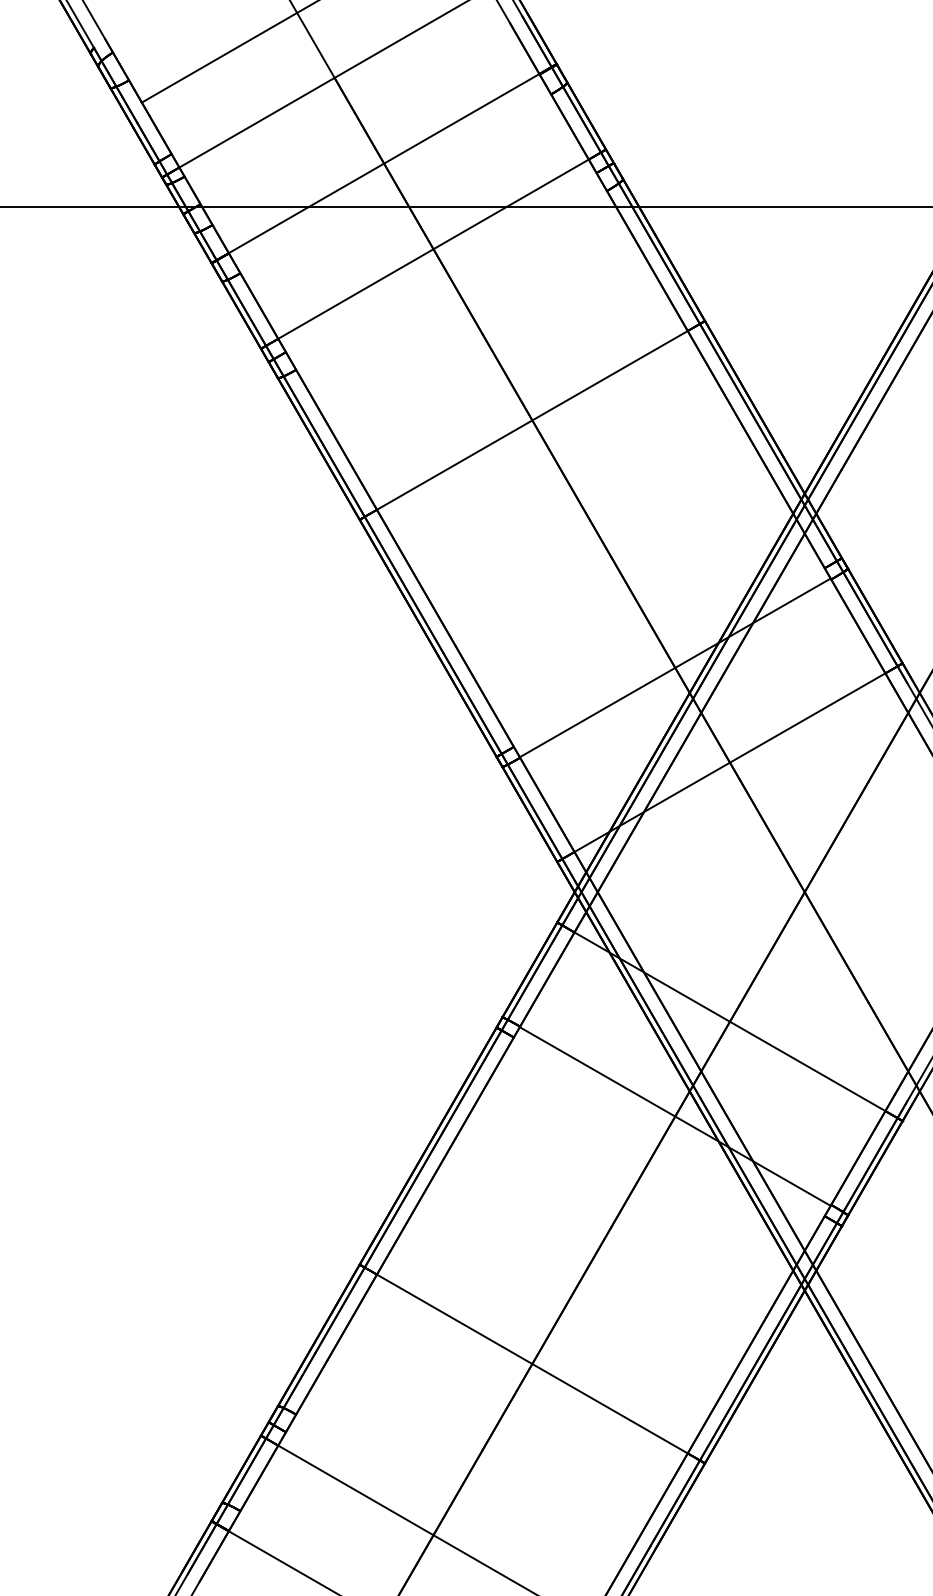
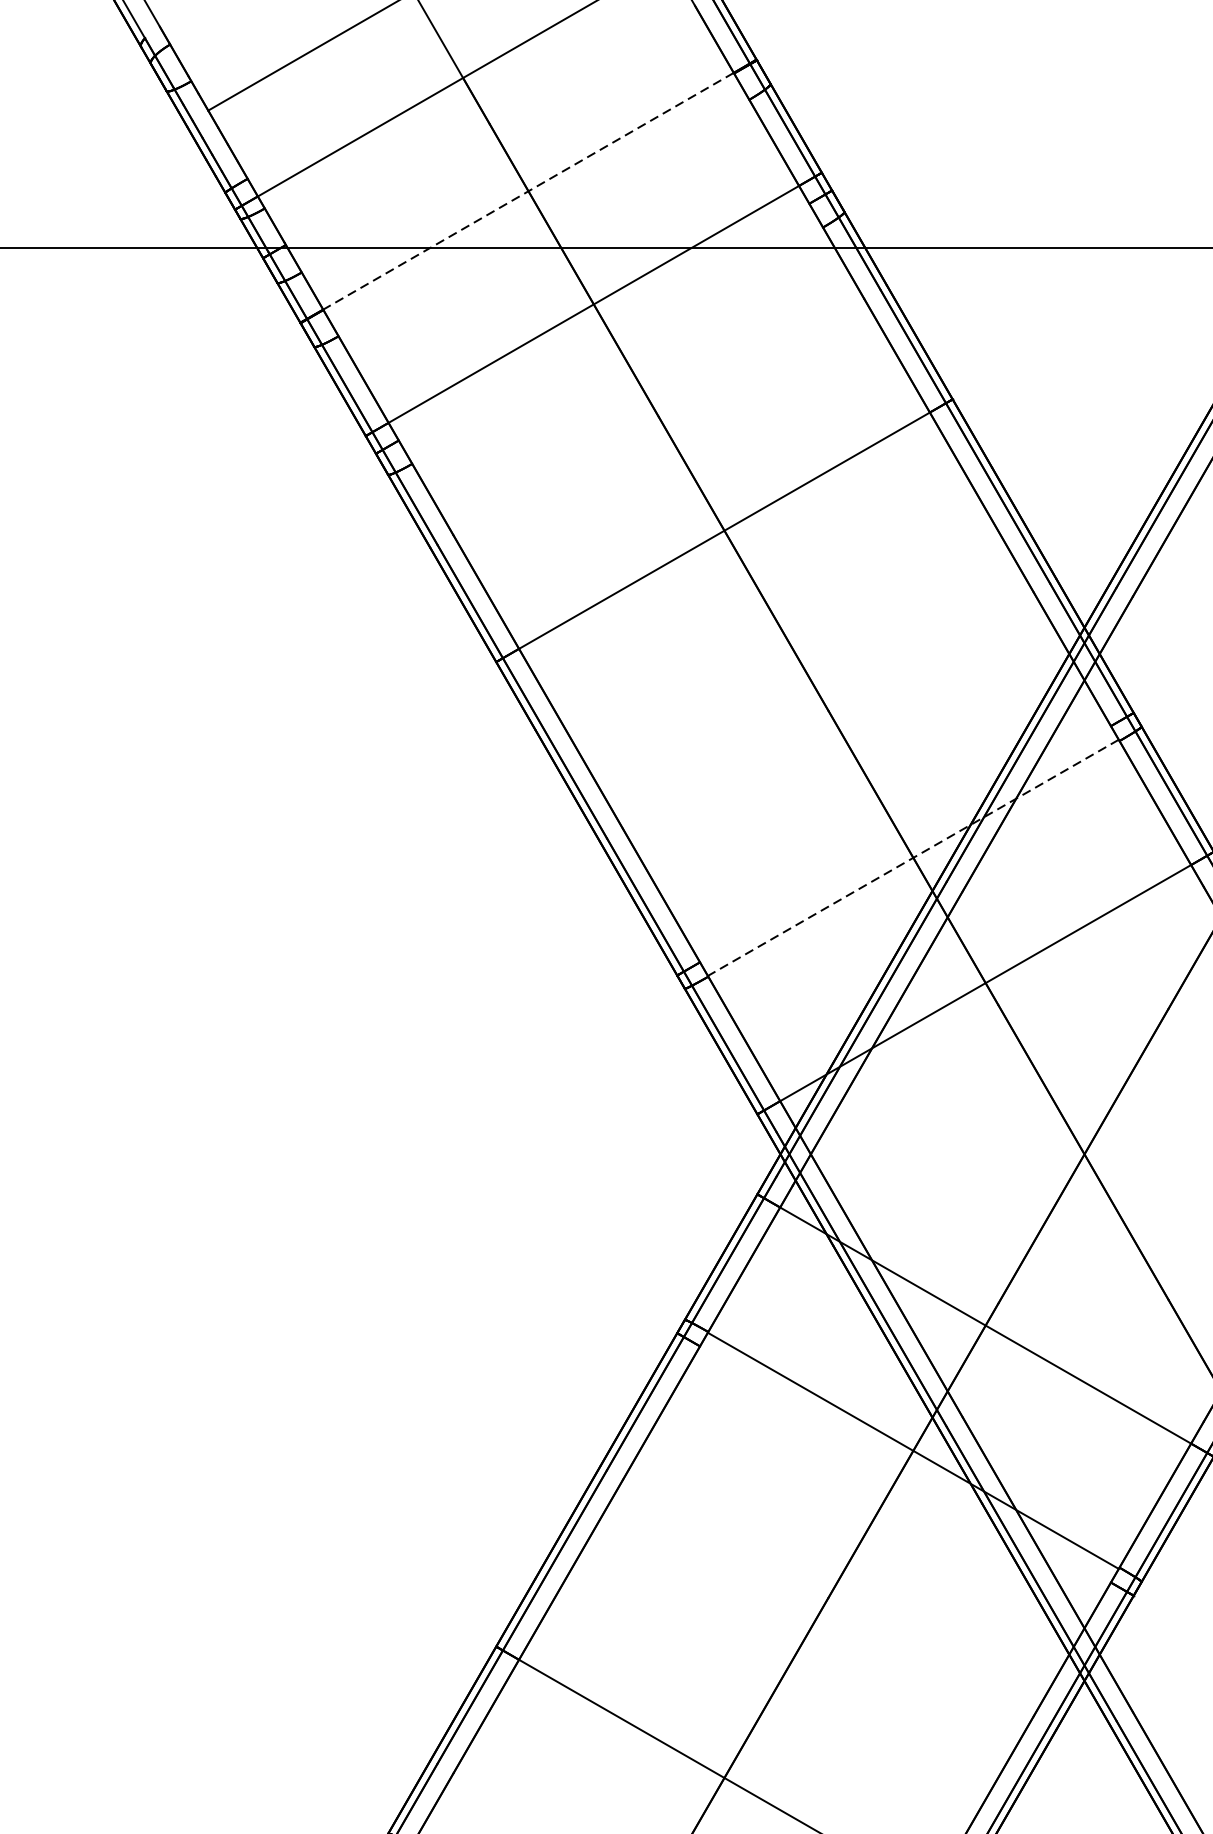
line: (383, 163) -> (527, 191), solid -> dashed
line: (674, 668) -> (912, 858), solid -> dashed

